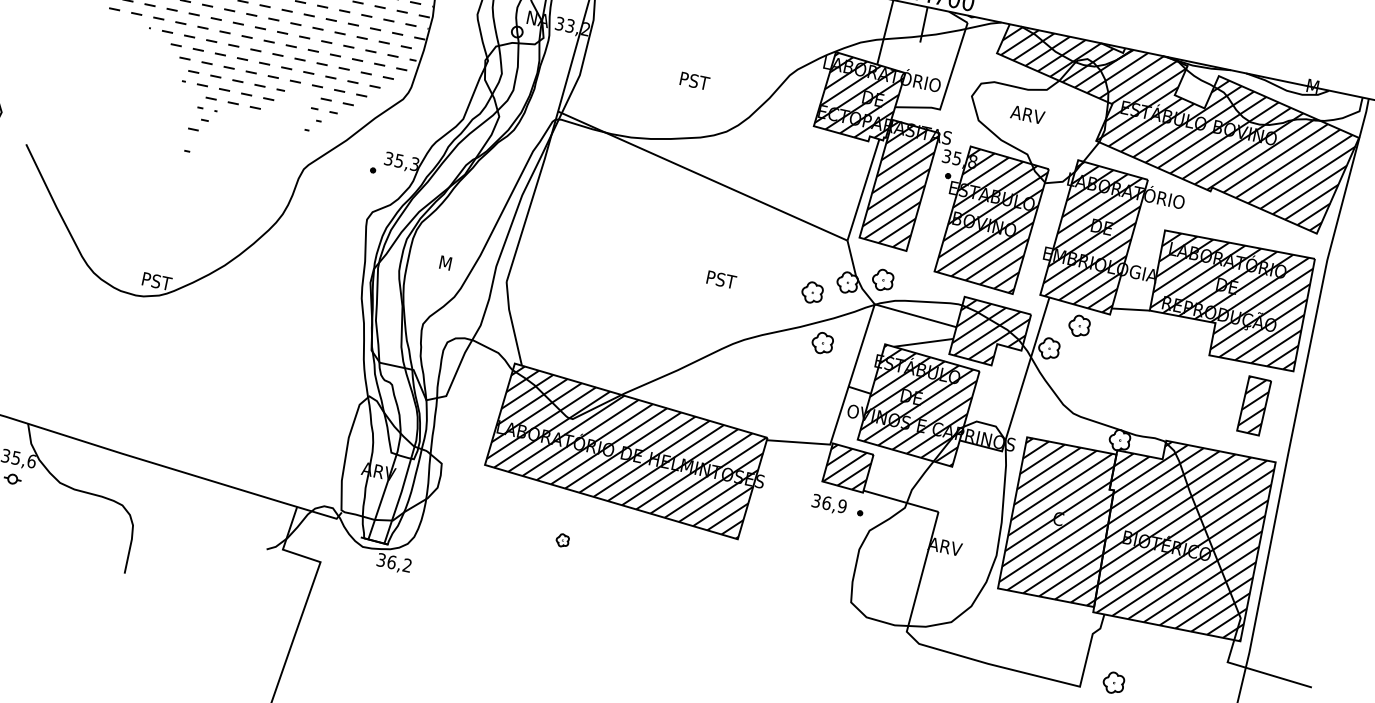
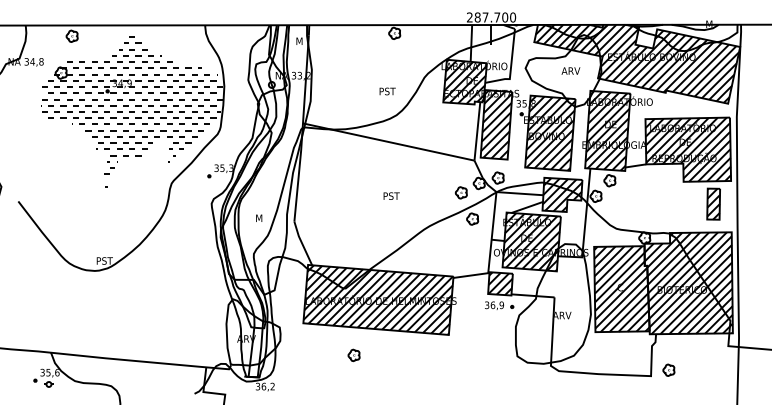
text: (694, 81) -> (387, 91), moved
text: (1027, 113) -> (570, 70), moved
text: (721, 278) -> (391, 195), moved
part: (561, 540) -> (353, 355), size x1.67

